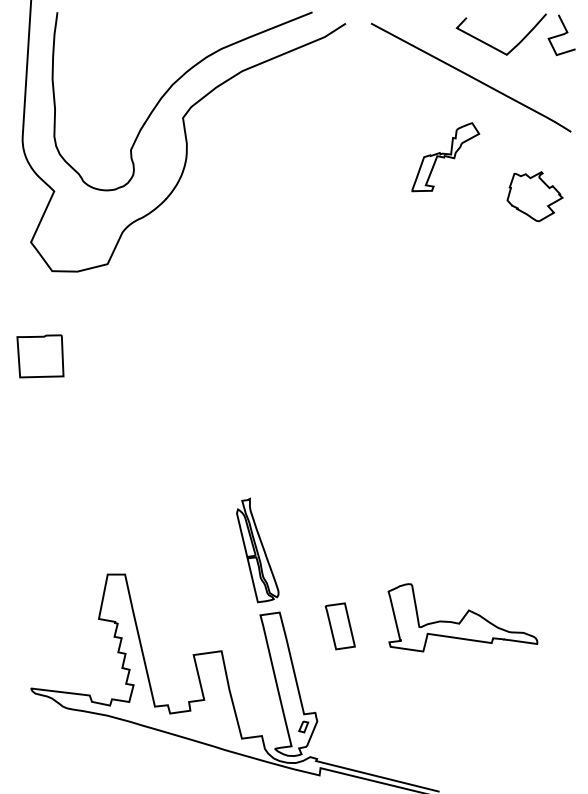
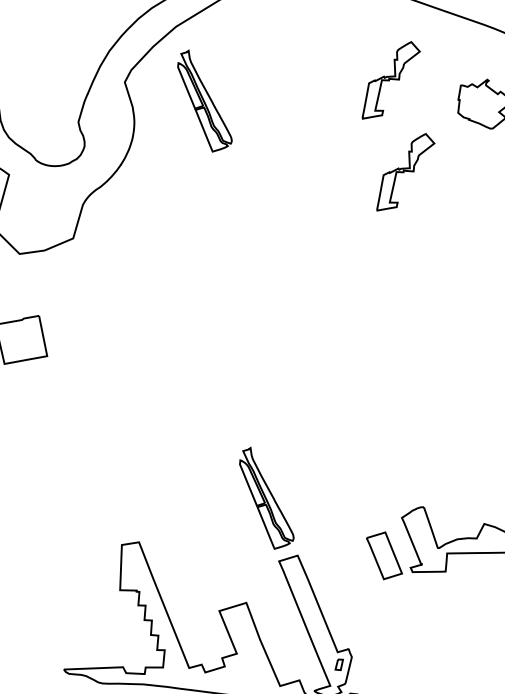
part: (258, 148) -> (204, 100), added
part: (445, 250) -> (404, 172), added
part: (339, 626) -> (383, 556), moved

